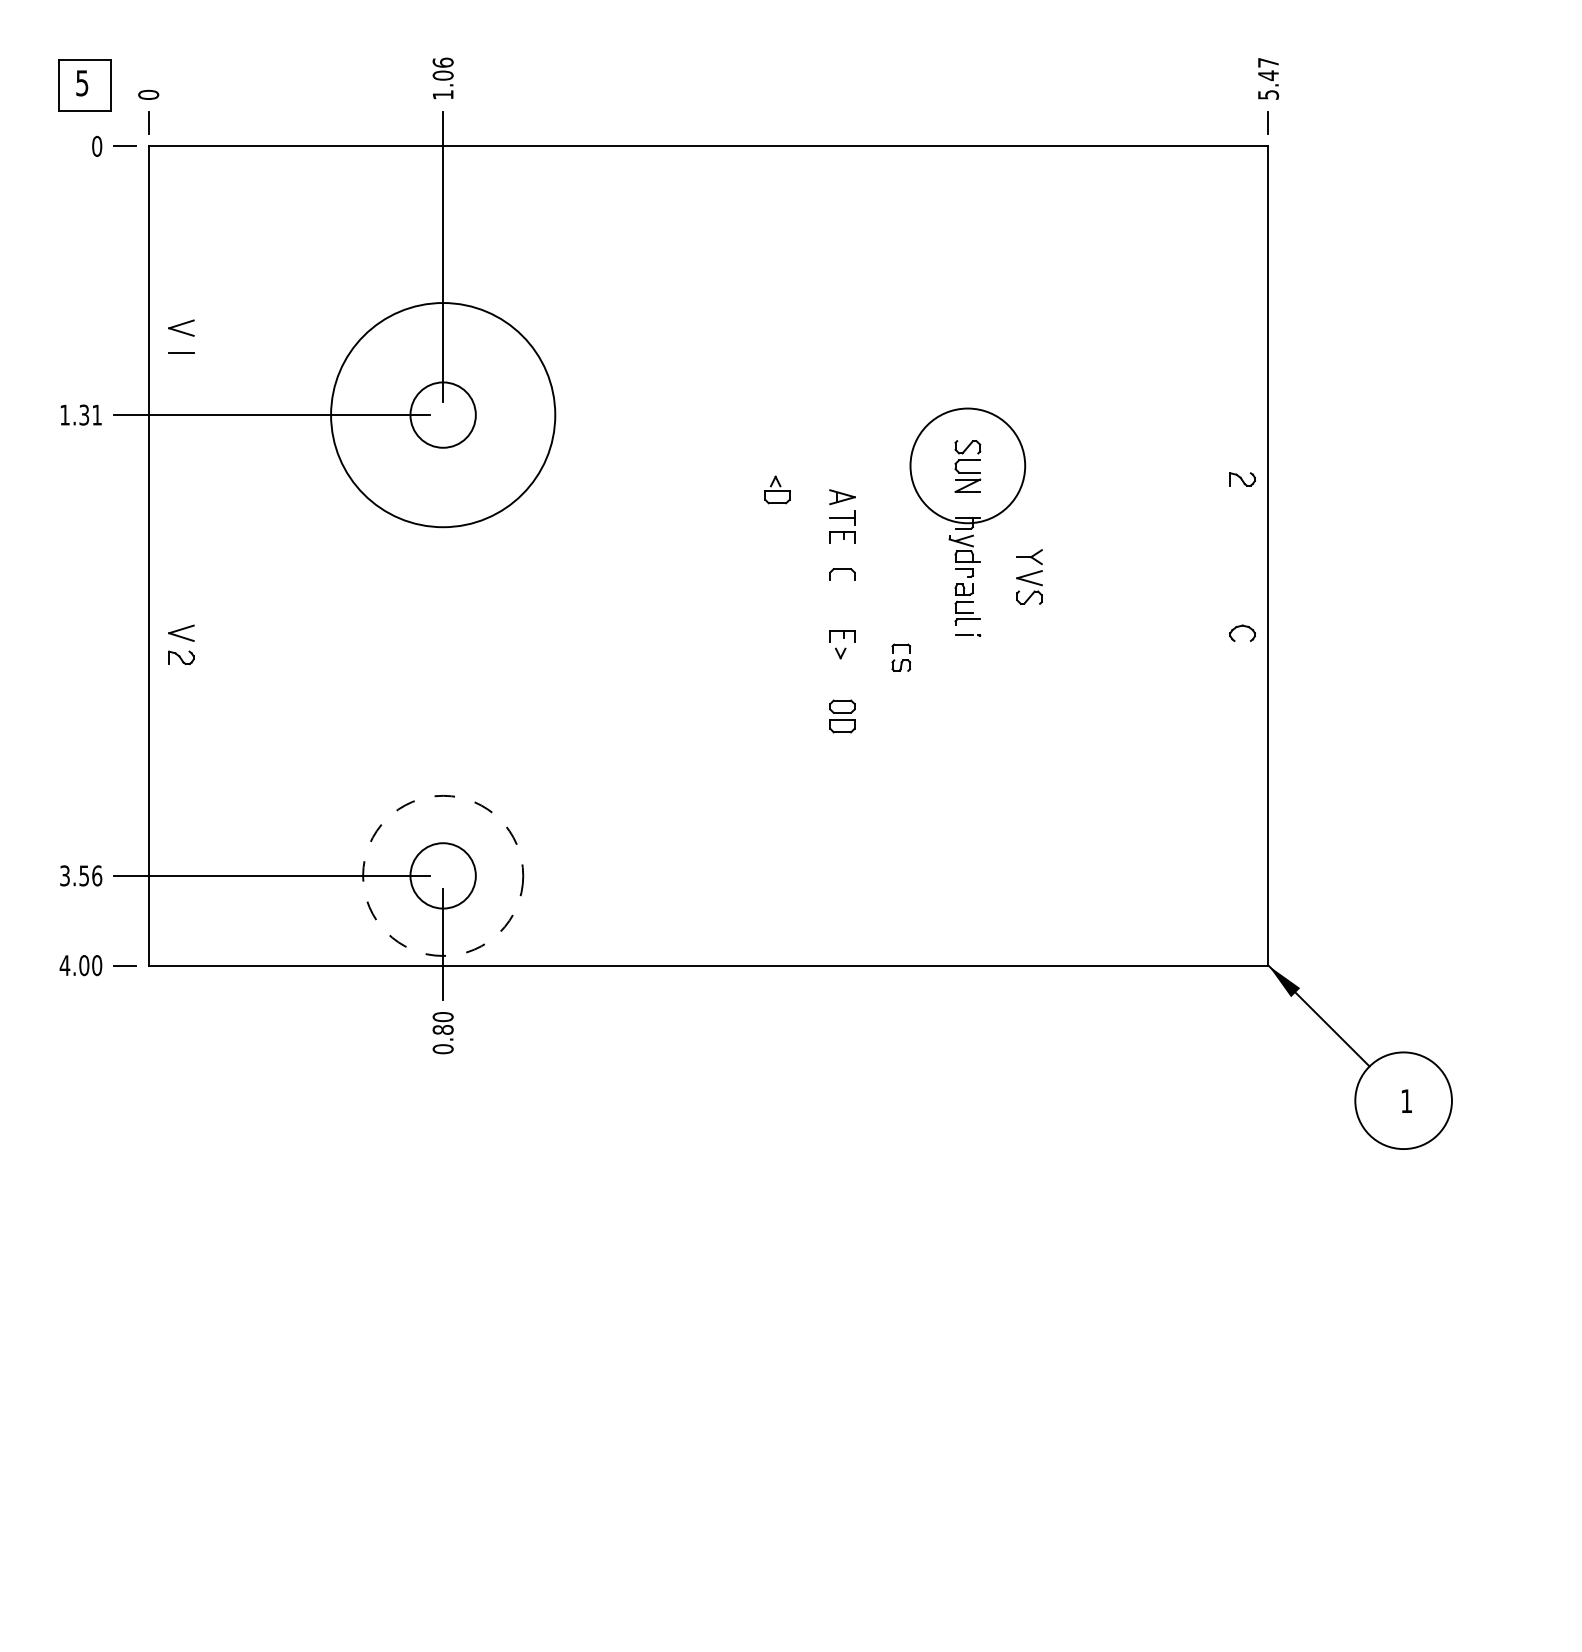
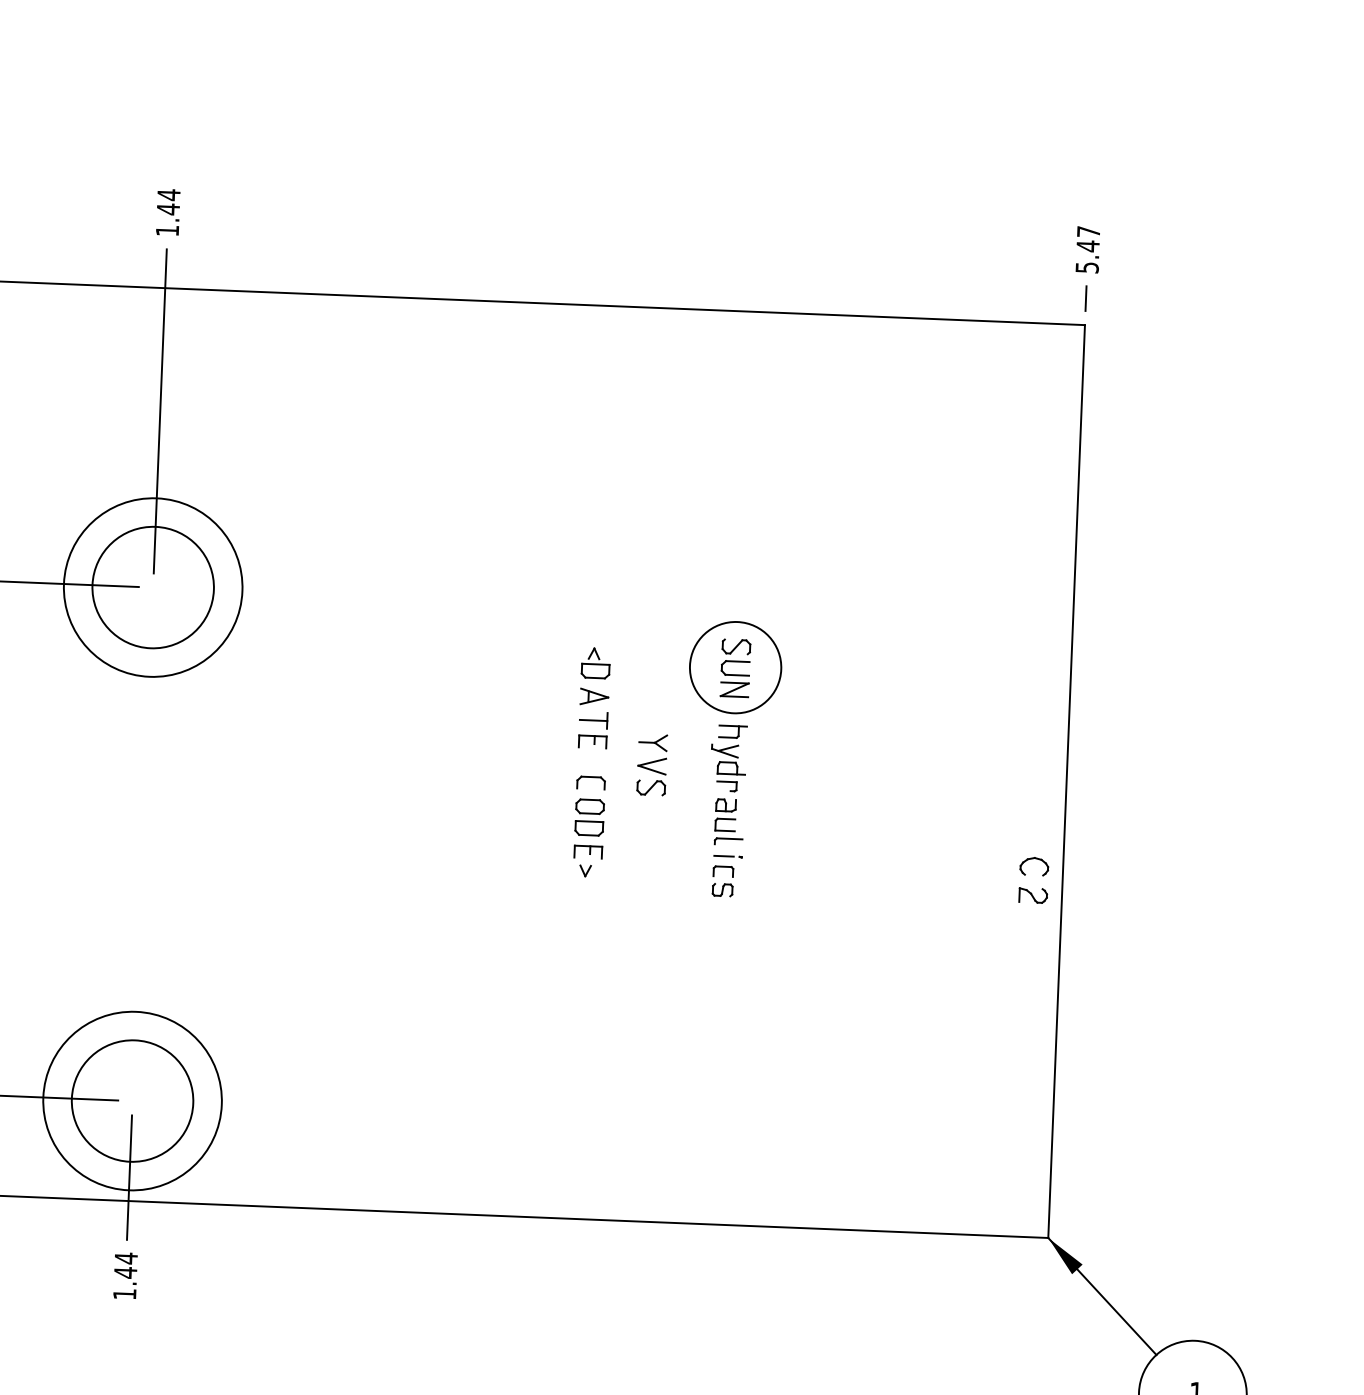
text: (442, 69) -> (167, 202), 1.06 -> 1.44
circle: (442, 414) -> (152, 586), size x1.67
circle: (443, 415) -> (153, 588), size x0.71
circle: (967, 465) -> (735, 667), size x0.71
part: (1242, 479) -> (1033, 895), moved
part: (777, 489) -> (595, 662), moved
part: (1029, 576) -> (652, 764), moved
part: (900, 657) -> (722, 880), moved
part: (842, 716) -> (589, 817), moved
circle: (442, 875) -> (131, 1100), size x1.67
circle: (443, 875) -> (132, 1100), dashed -> solid
text: (442, 1032) -> (124, 1275), 0.80 -> 1.44

